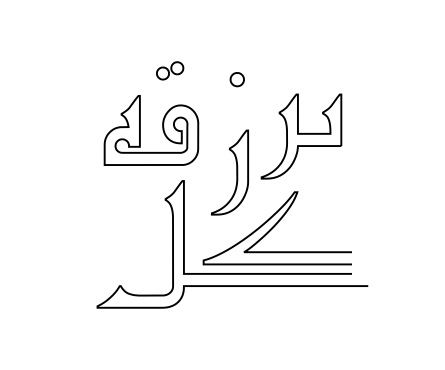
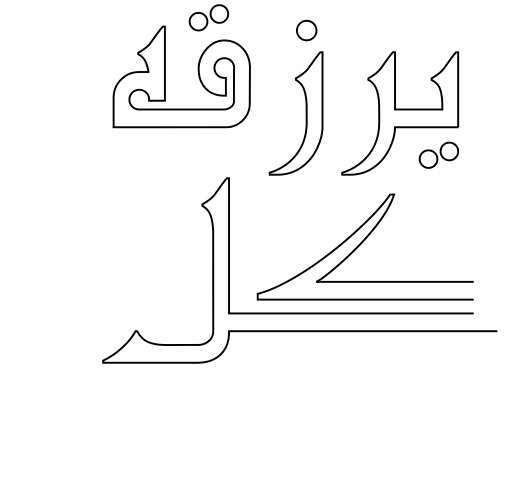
part: (140, 130) -> (165, 76), moved
part: (328, 164) -> (439, 154), added
part: (236, 172) -> (305, 113), moved

